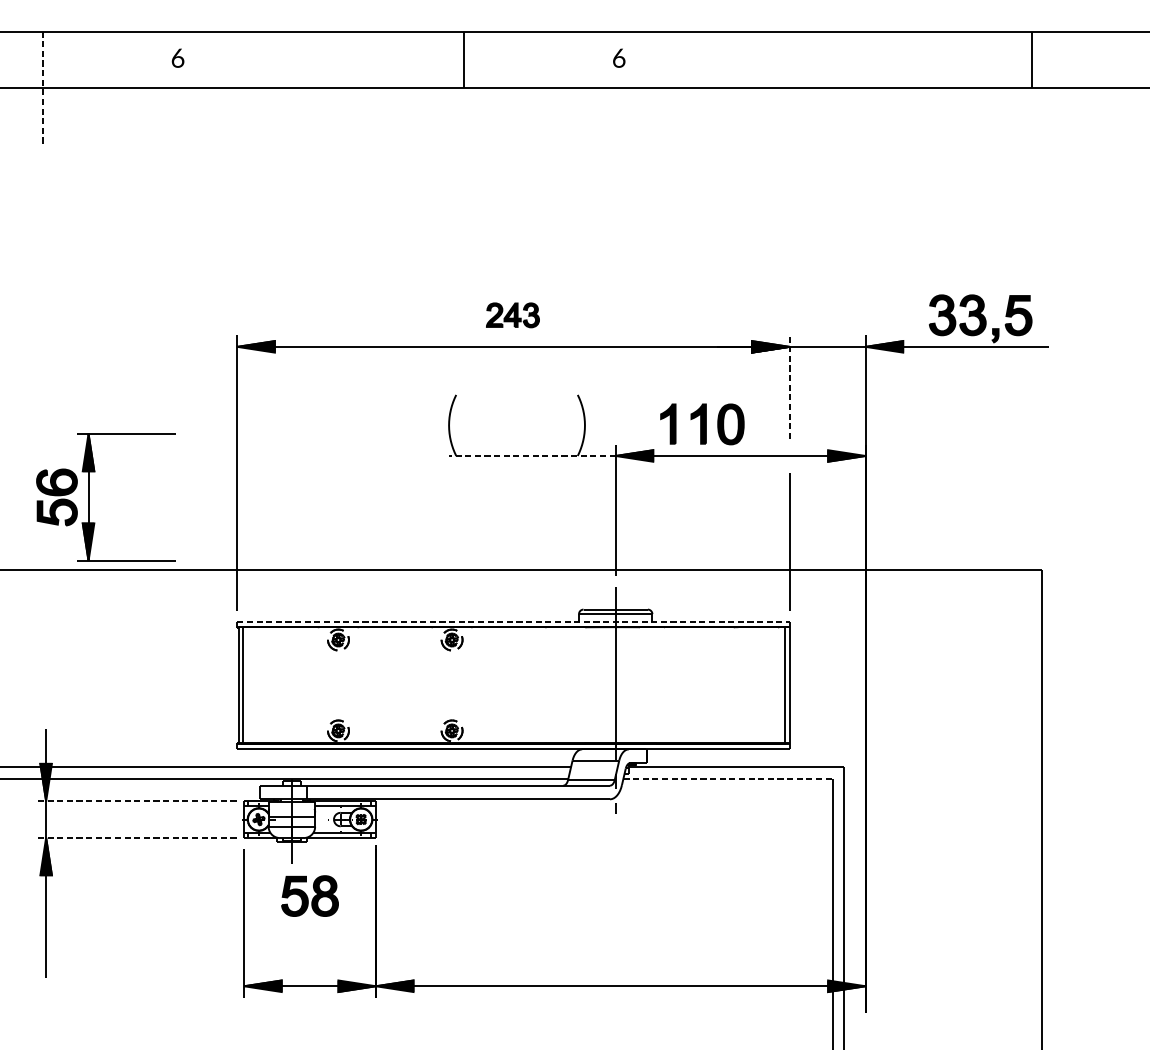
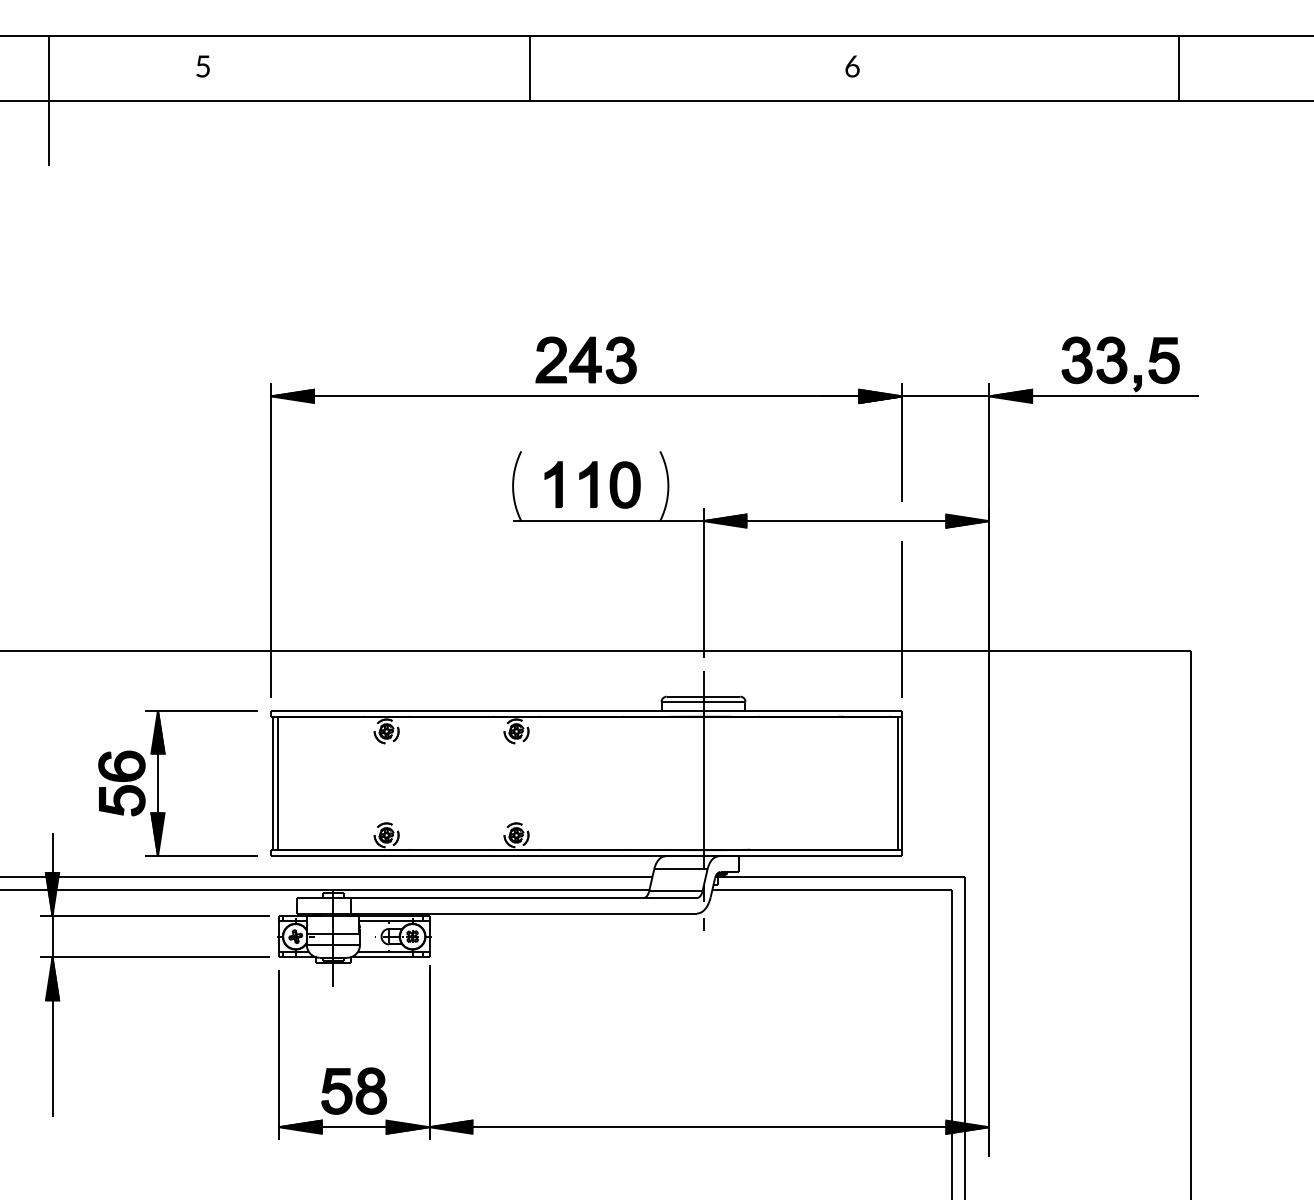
text: (178, 58) -> (203, 66), 6 -> 5
text: (619, 58) -> (852, 66), moved
line: (43, 87) -> (49, 100), dashed -> solid
part: (512, 315) -> (585, 360), size x1.67
line: (789, 387) -> (902, 442), dashed -> solid
part: (702, 423) -> (592, 484), moved
line: (531, 456) -> (607, 521), dashed -> solid
part: (88, 497) -> (158, 783), moved
line: (513, 621) -> (586, 710), dashed -> solid
line: (727, 778) -> (831, 889), dashed -> solid
line: (135, 801) -> (154, 915), dashed -> solid
line: (135, 837) -> (154, 957), dashed -> solid
part: (310, 895) -> (354, 1090), moved

